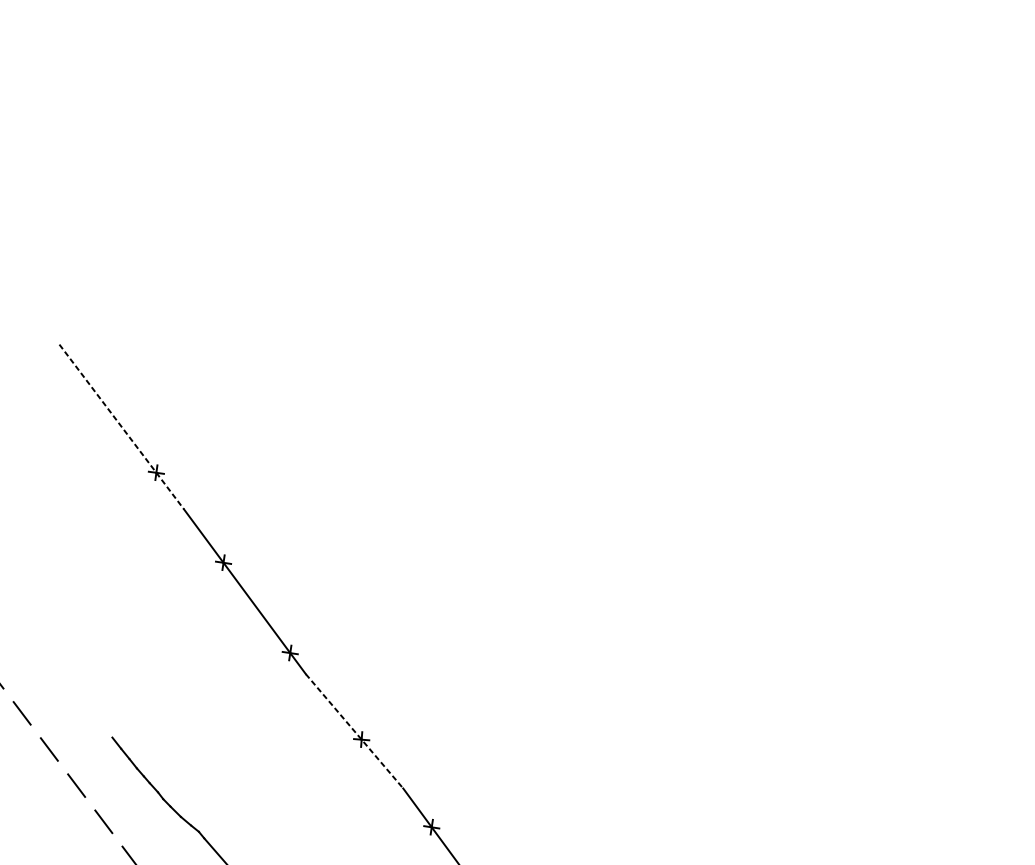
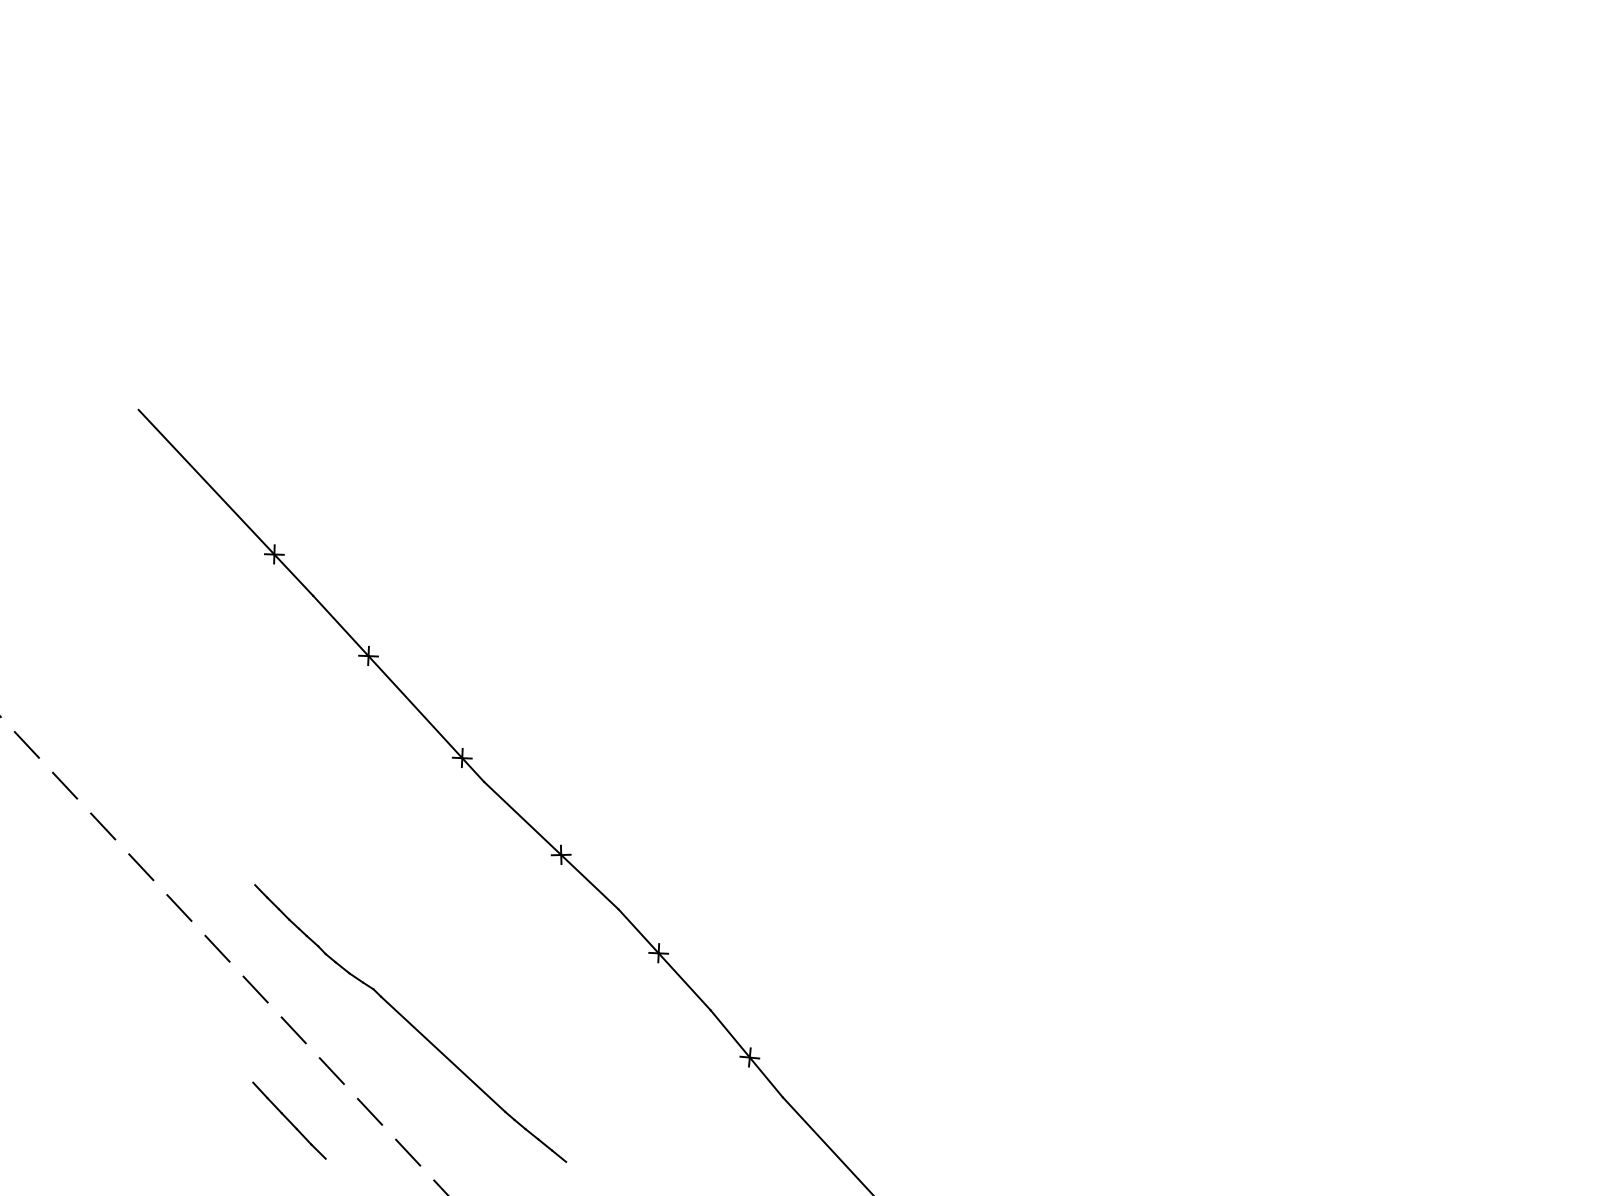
line: (122, 427) -> (226, 503), dashed -> solid
line: (354, 731) -> (551, 845), dashed -> solid

